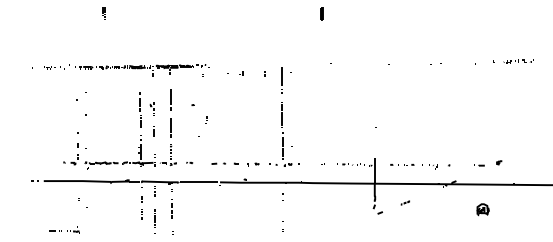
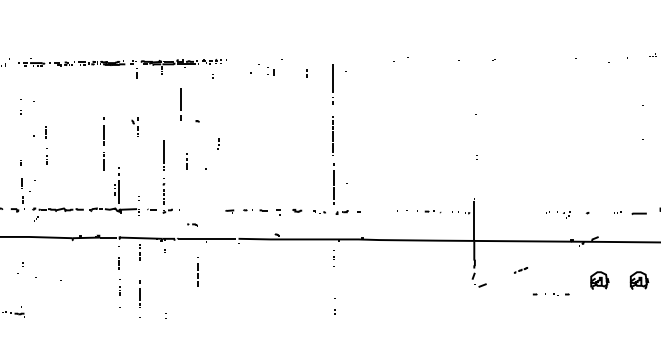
line: (170, 99) -> (181, 103), moved
part: (140, 109) -> (103, 143), moved
part: (93, 121) -> (45, 146), added
part: (153, 131) -> (185, 161), moved
part: (189, 162) -> (192, 223), moved
part: (253, 164) -> (289, 211), size x1.4
part: (402, 164) -> (551, 293), moved
part: (479, 165) -> (633, 213), size x1.6
line: (171, 207) -> (196, 269), moved
part: (456, 209) -> (598, 280), added

